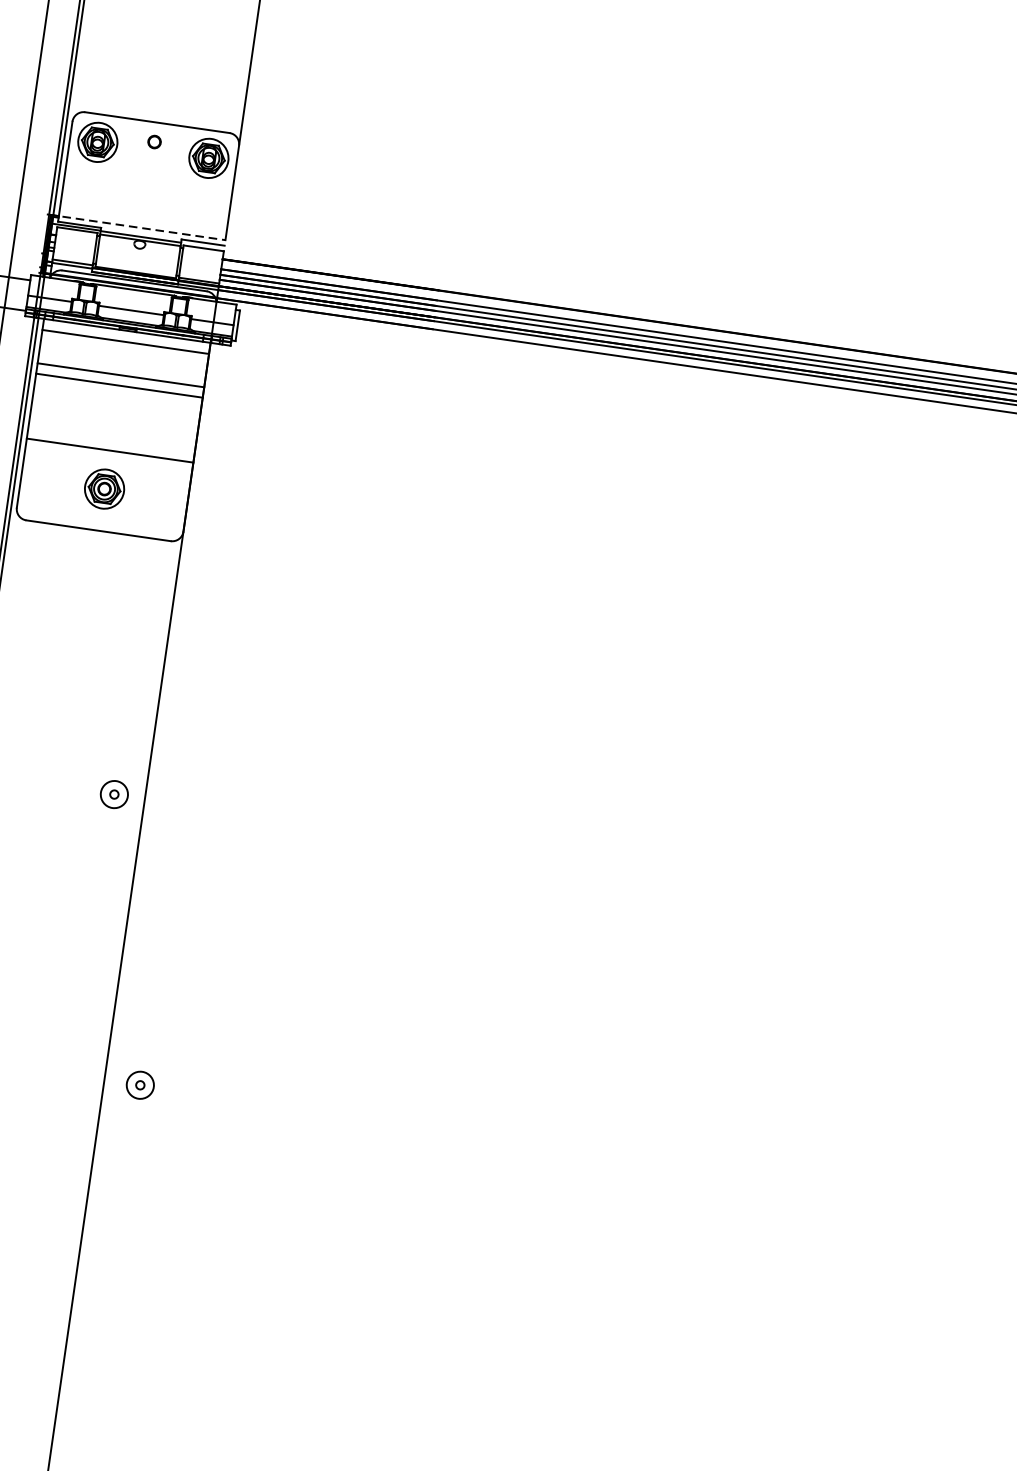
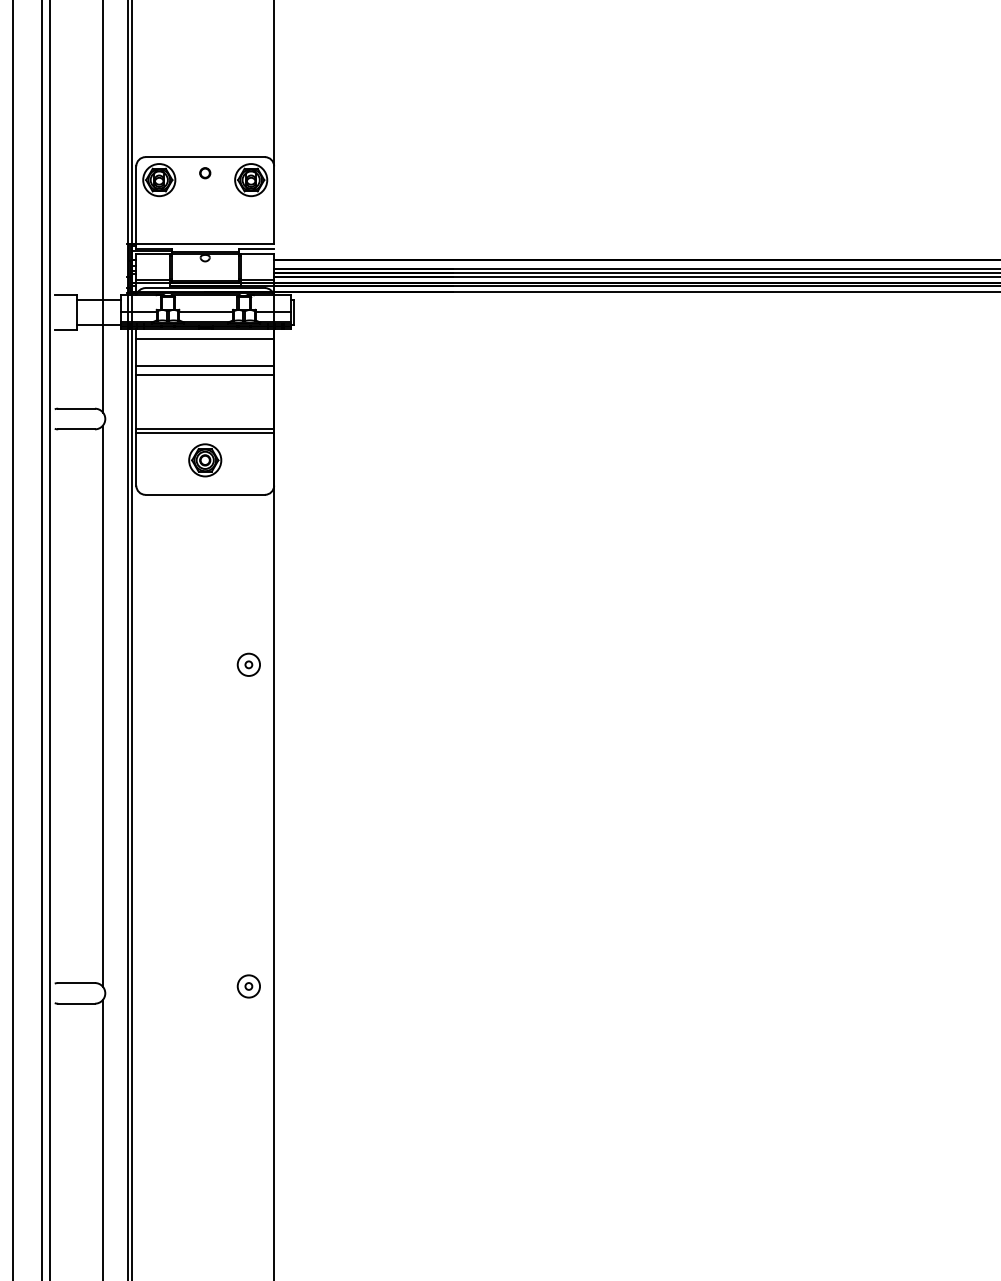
line: (137, 227) -> (201, 244), dashed -> solid
line: (109, 455) -> (205, 432), added
part: (113, 794) -> (248, 664), moved
part: (139, 1085) -> (248, 986), moved

